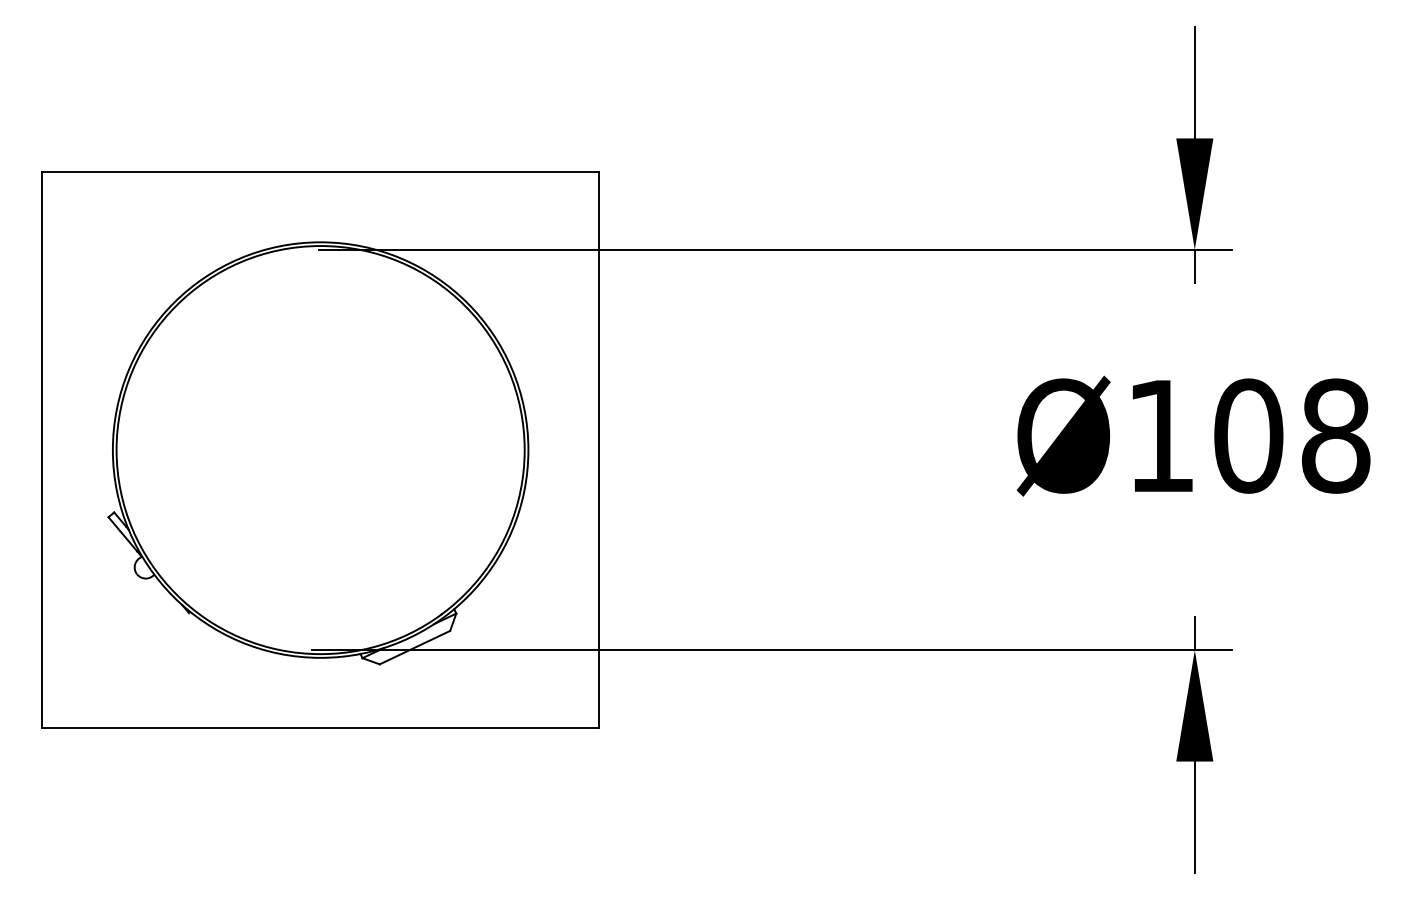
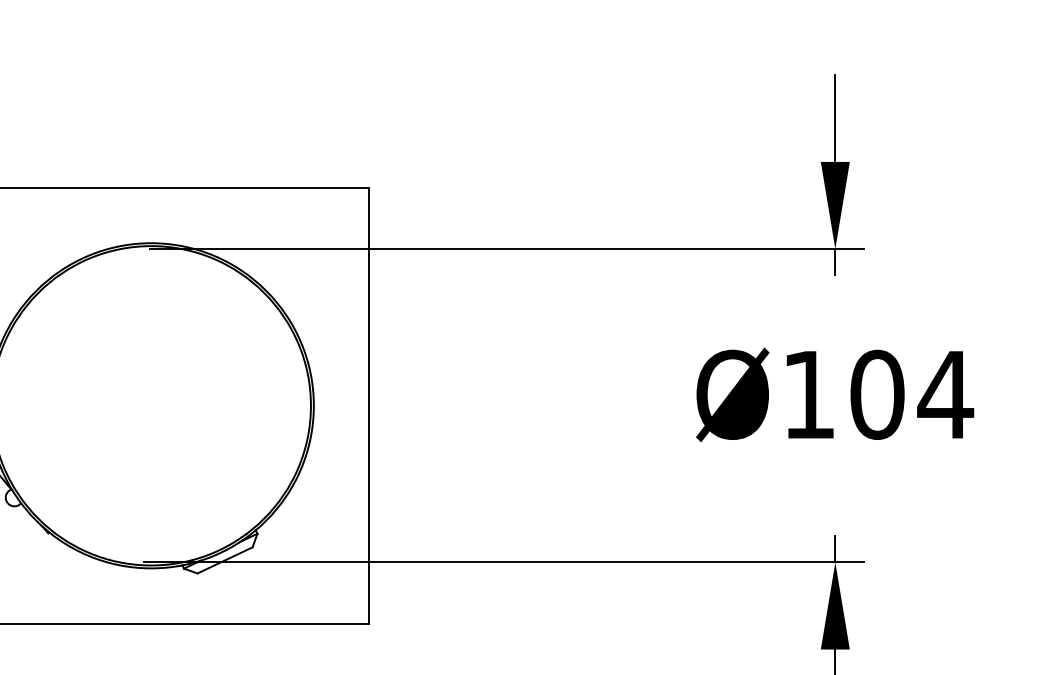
text: (1335, 435) -> (945, 394), Ø108 -> Ø104

